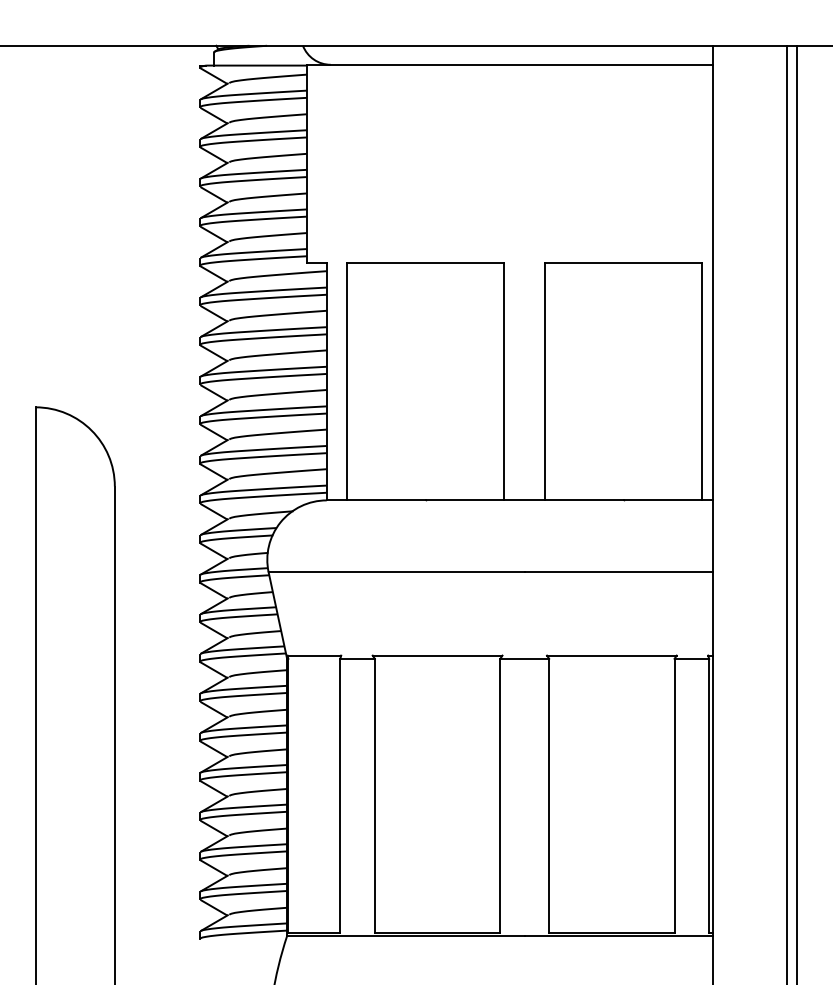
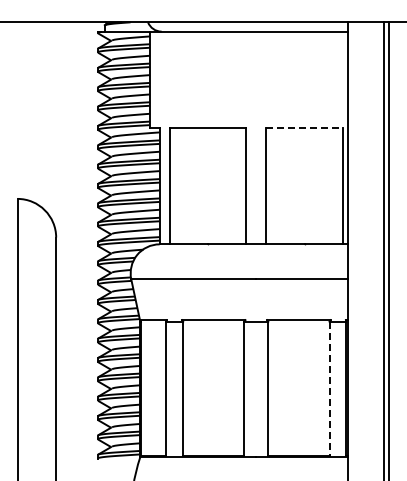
line: (625, 263) -> (305, 128), solid -> dashed
line: (674, 795) -> (329, 388), solid -> dashed

